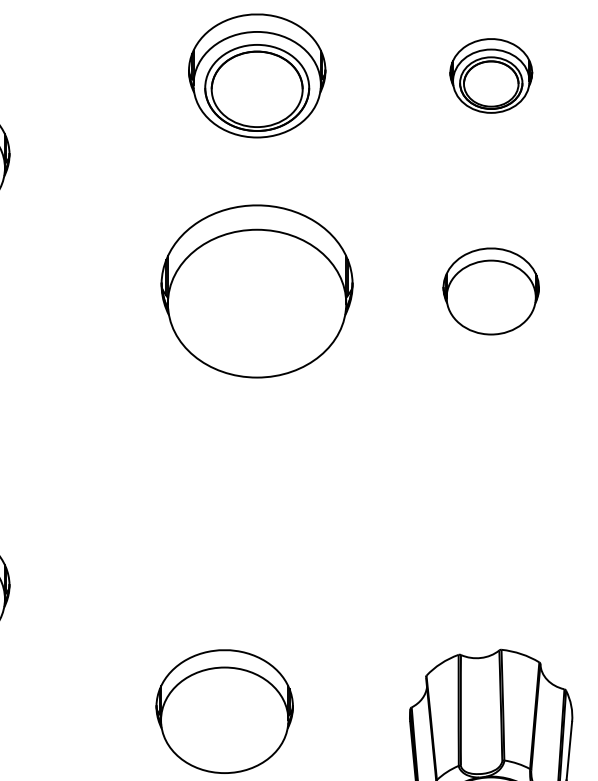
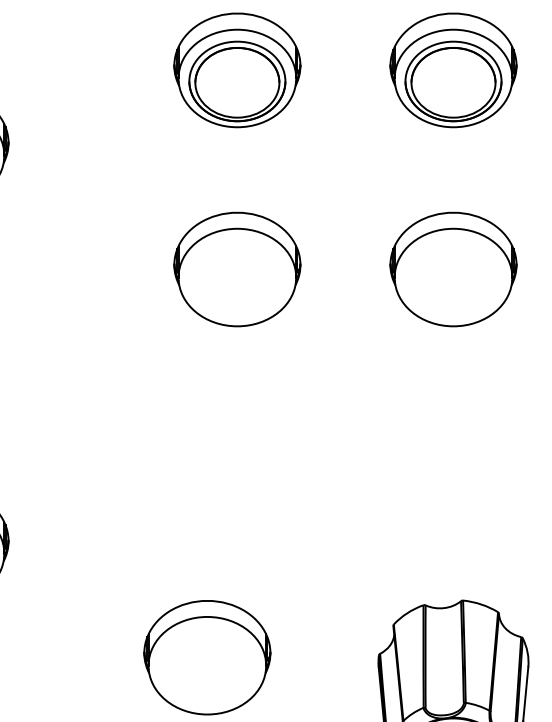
part: (491, 75) -> (453, 69), size x1.67
part: (257, 291) -> (237, 269), size x0.71
part: (491, 291) -> (453, 269), size x1.43

